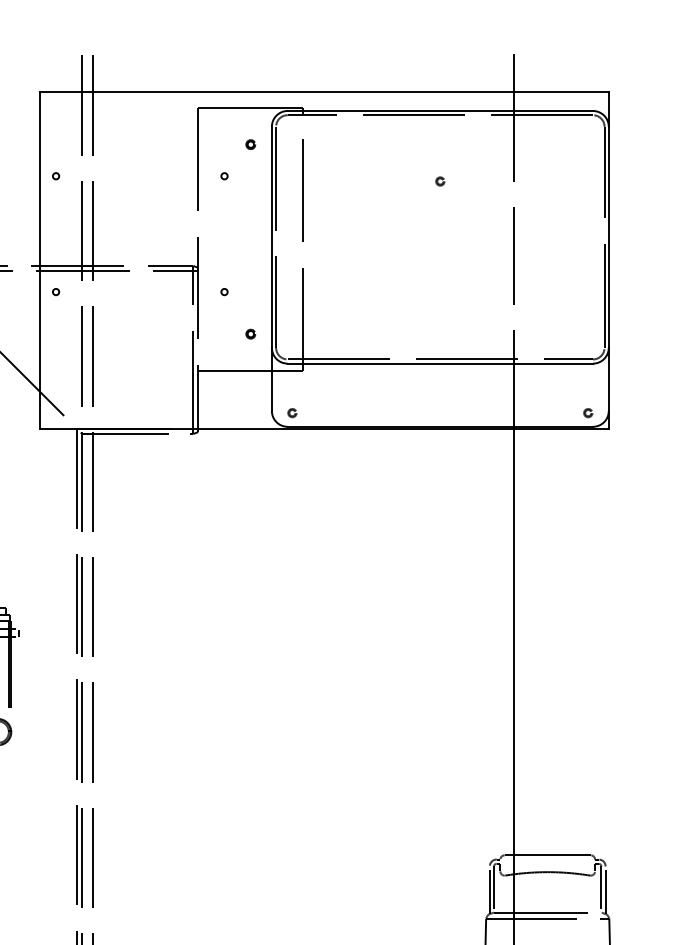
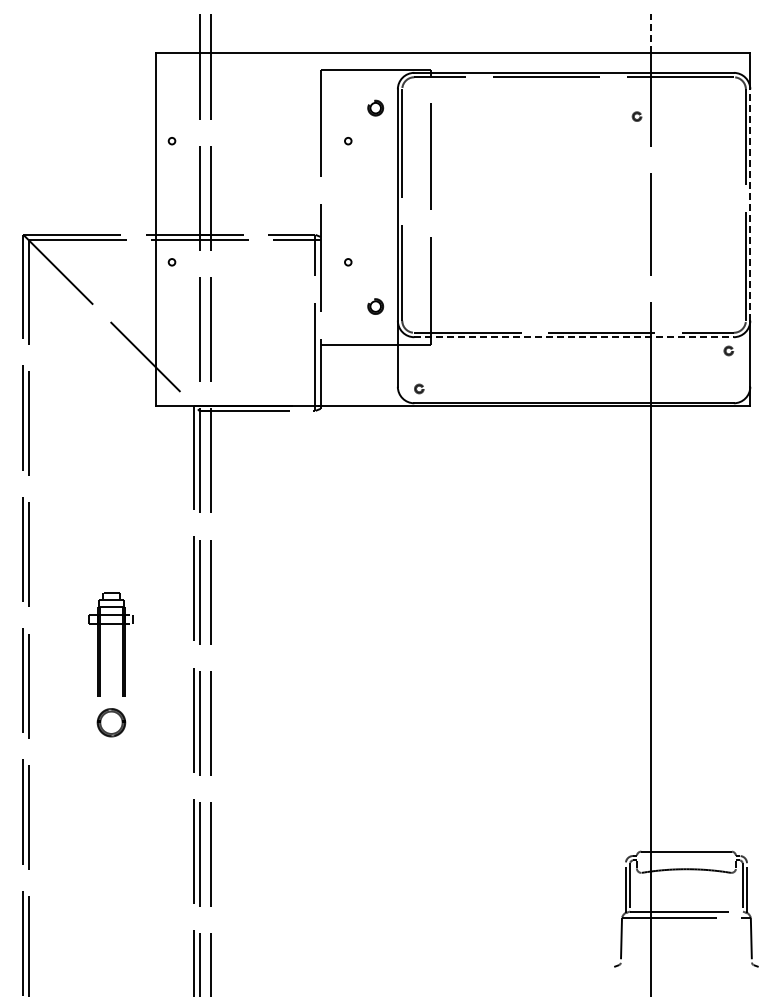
line: (514, 73) -> (651, 33), solid -> dashed
part: (250, 144) -> (375, 107), size x1.6
part: (439, 181) -> (636, 116), moved
line: (608, 237) -> (750, 205), solid -> dashed
part: (250, 333) -> (375, 305), size x1.6
line: (440, 363) -> (574, 337), solid -> dashed
part: (587, 412) -> (728, 350), moved

